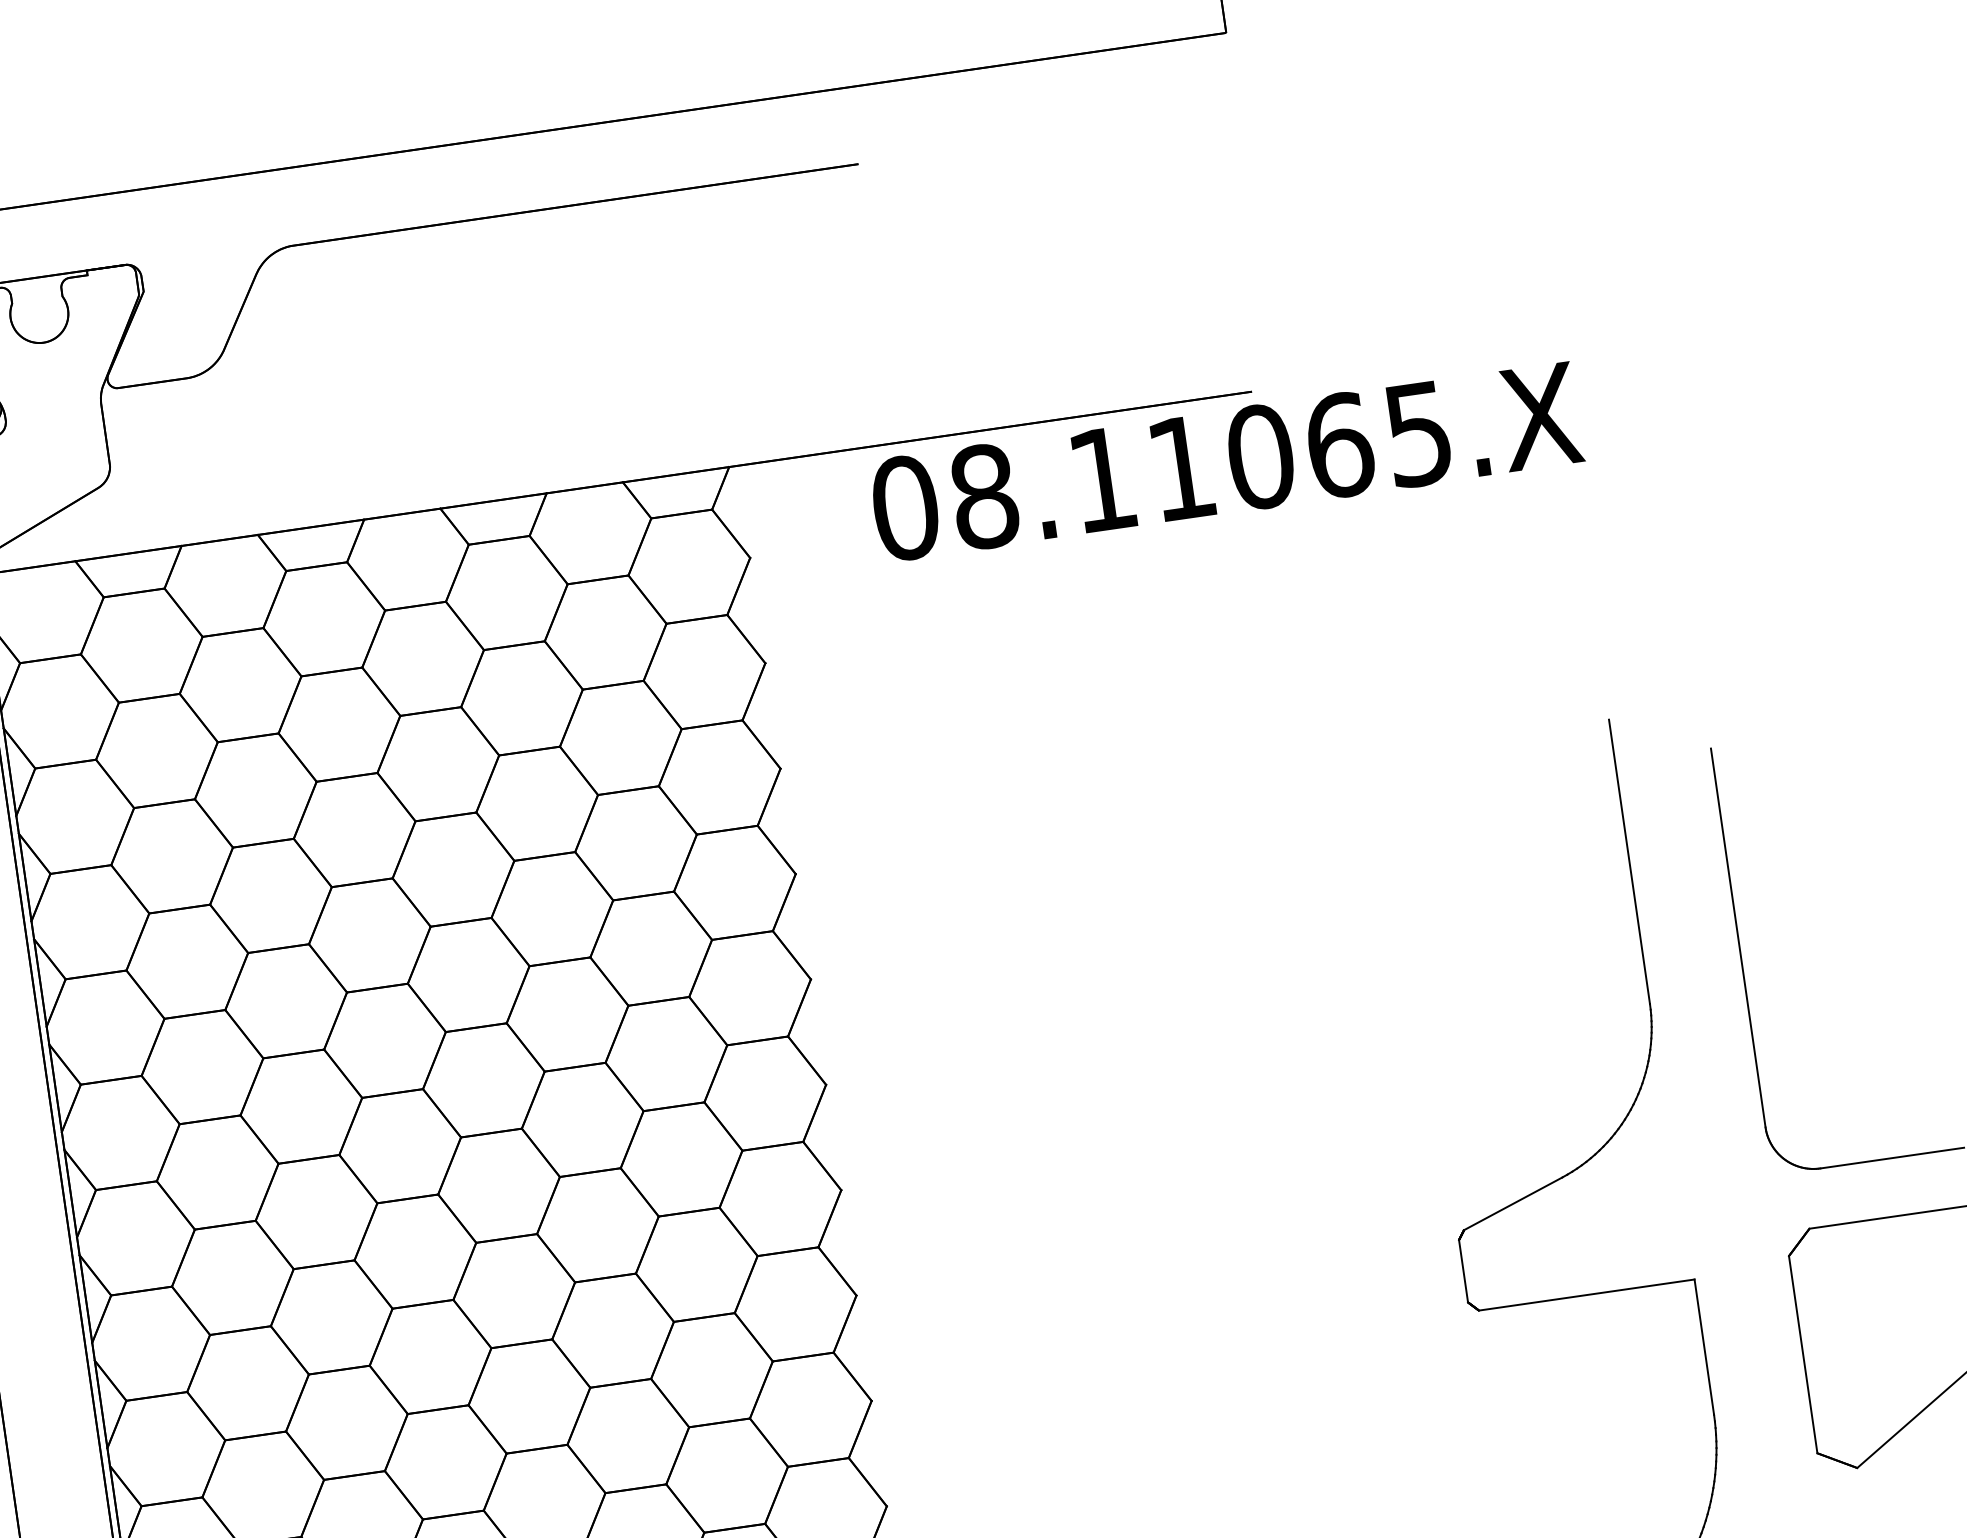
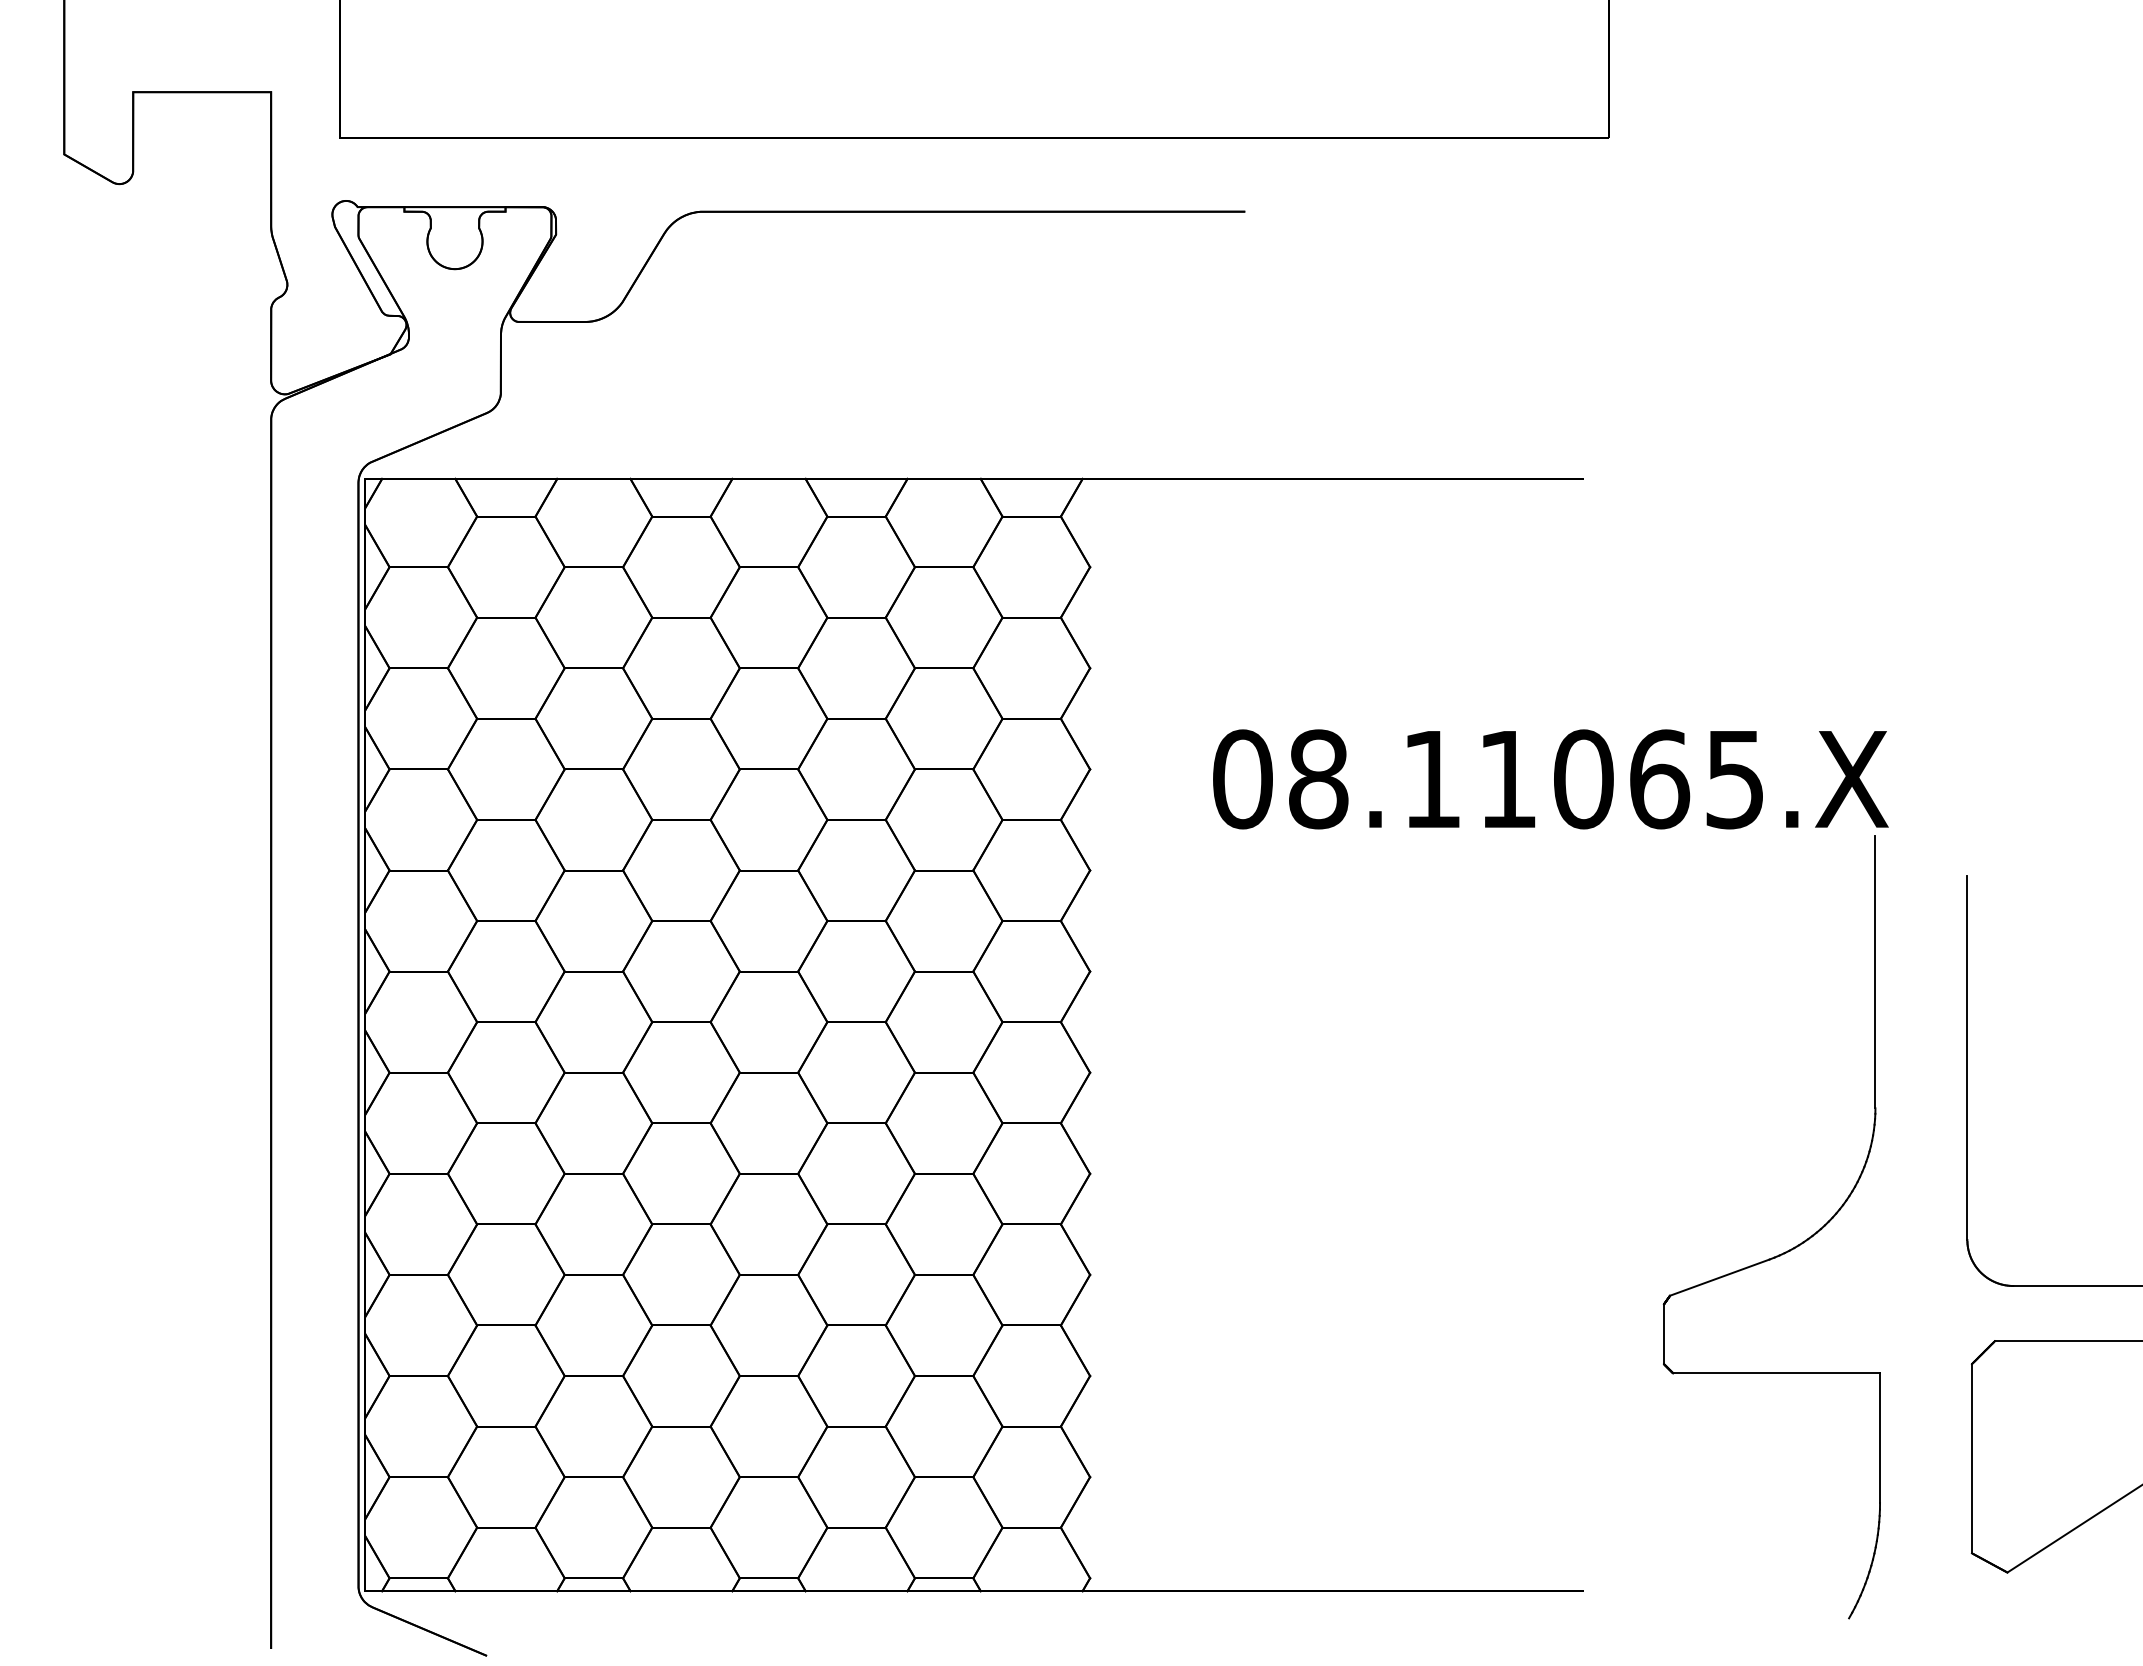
text: (1226, 462) -> (1550, 779), moved

